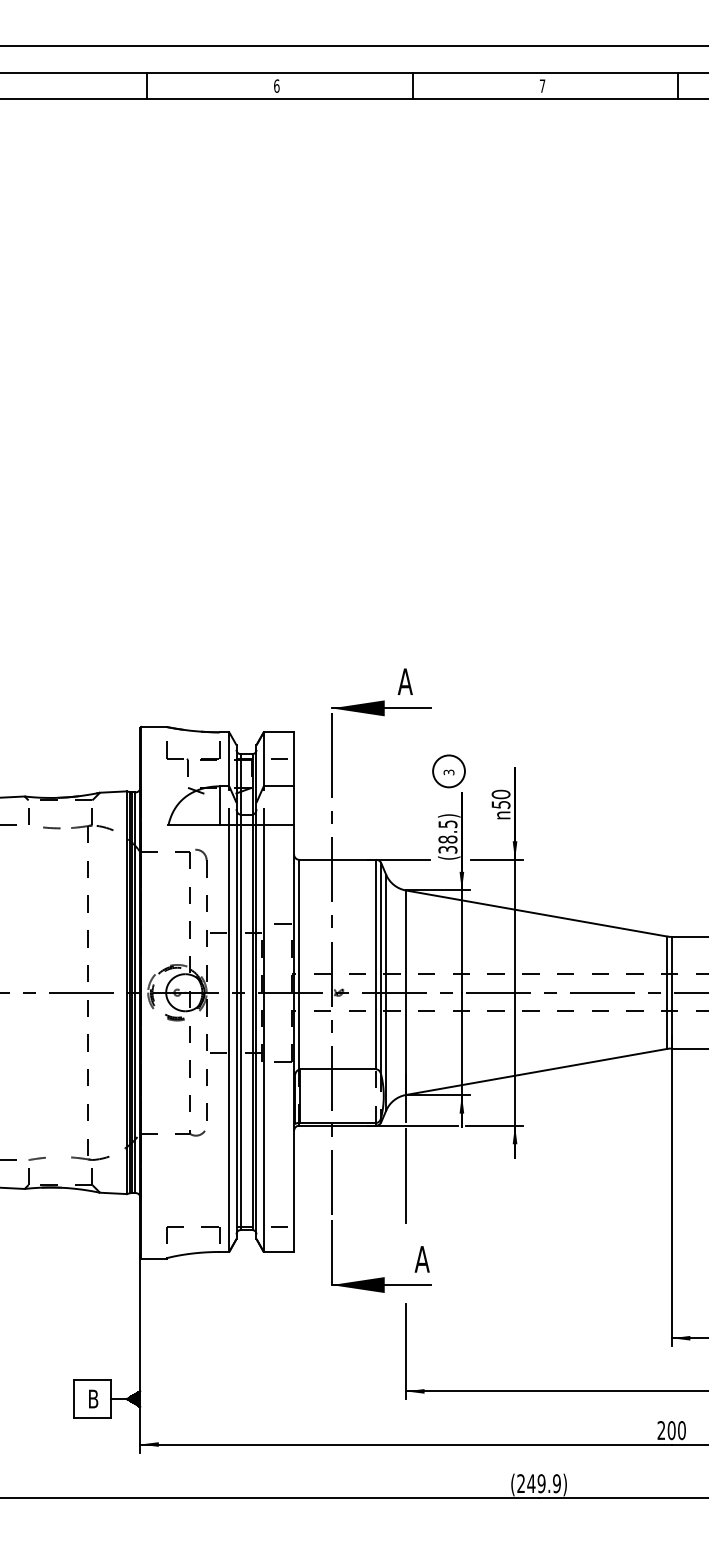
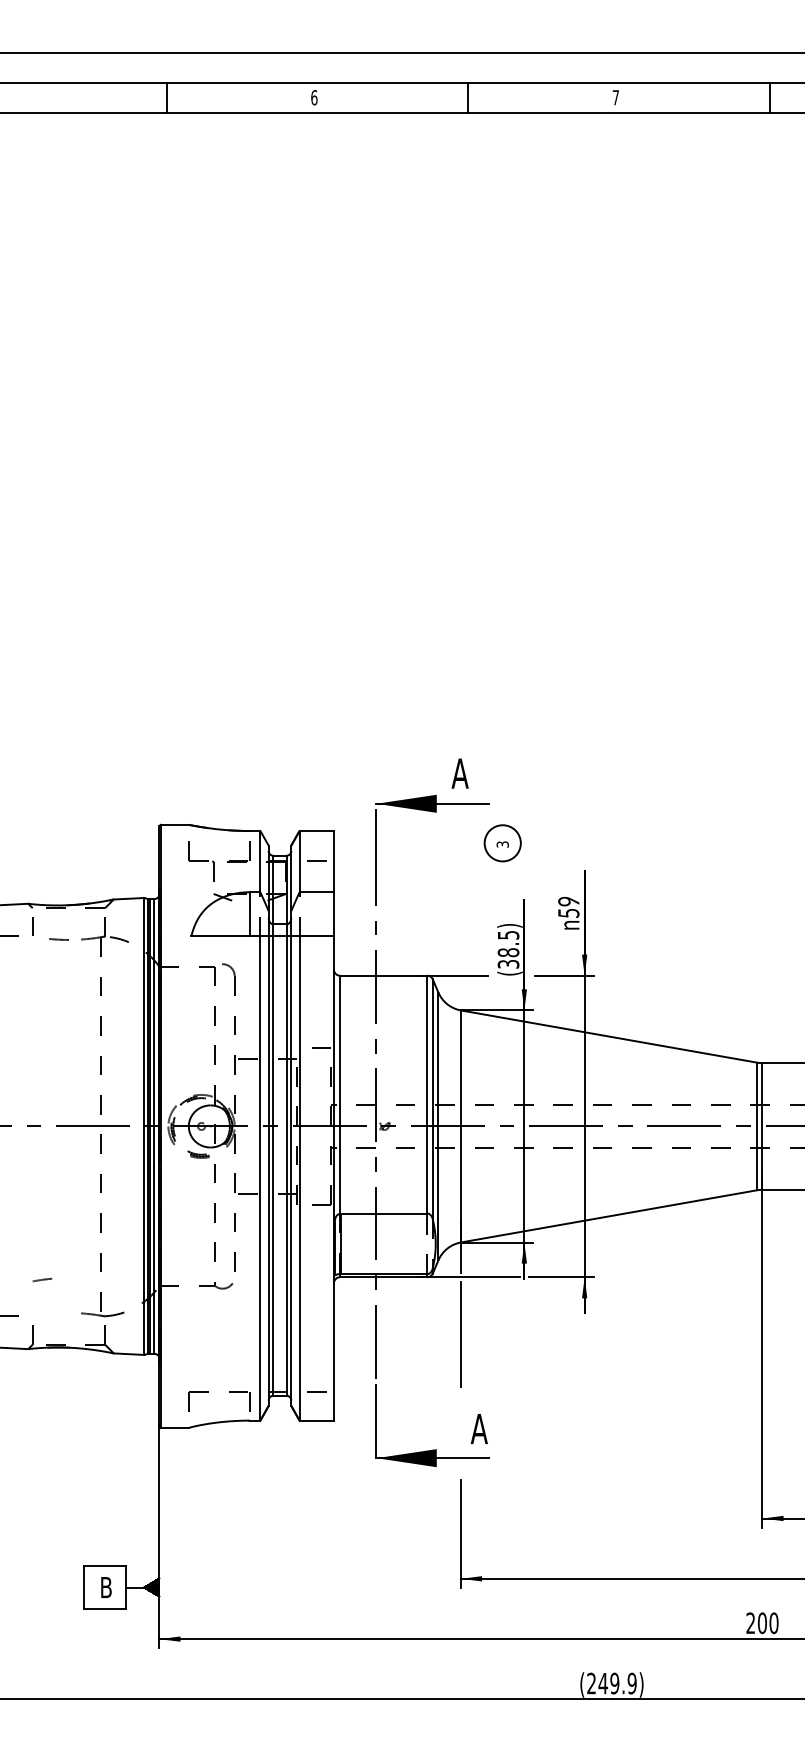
part: (448, 771) -> (502, 843), moved
text: (501, 794) -> (569, 901), 50 -> 59
line: (37, 1158) -> (42, 1279), moved

